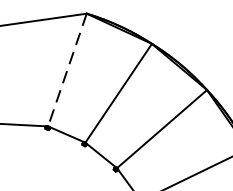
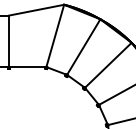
line: (67, 71) -> (55, 36), dashed -> solid

